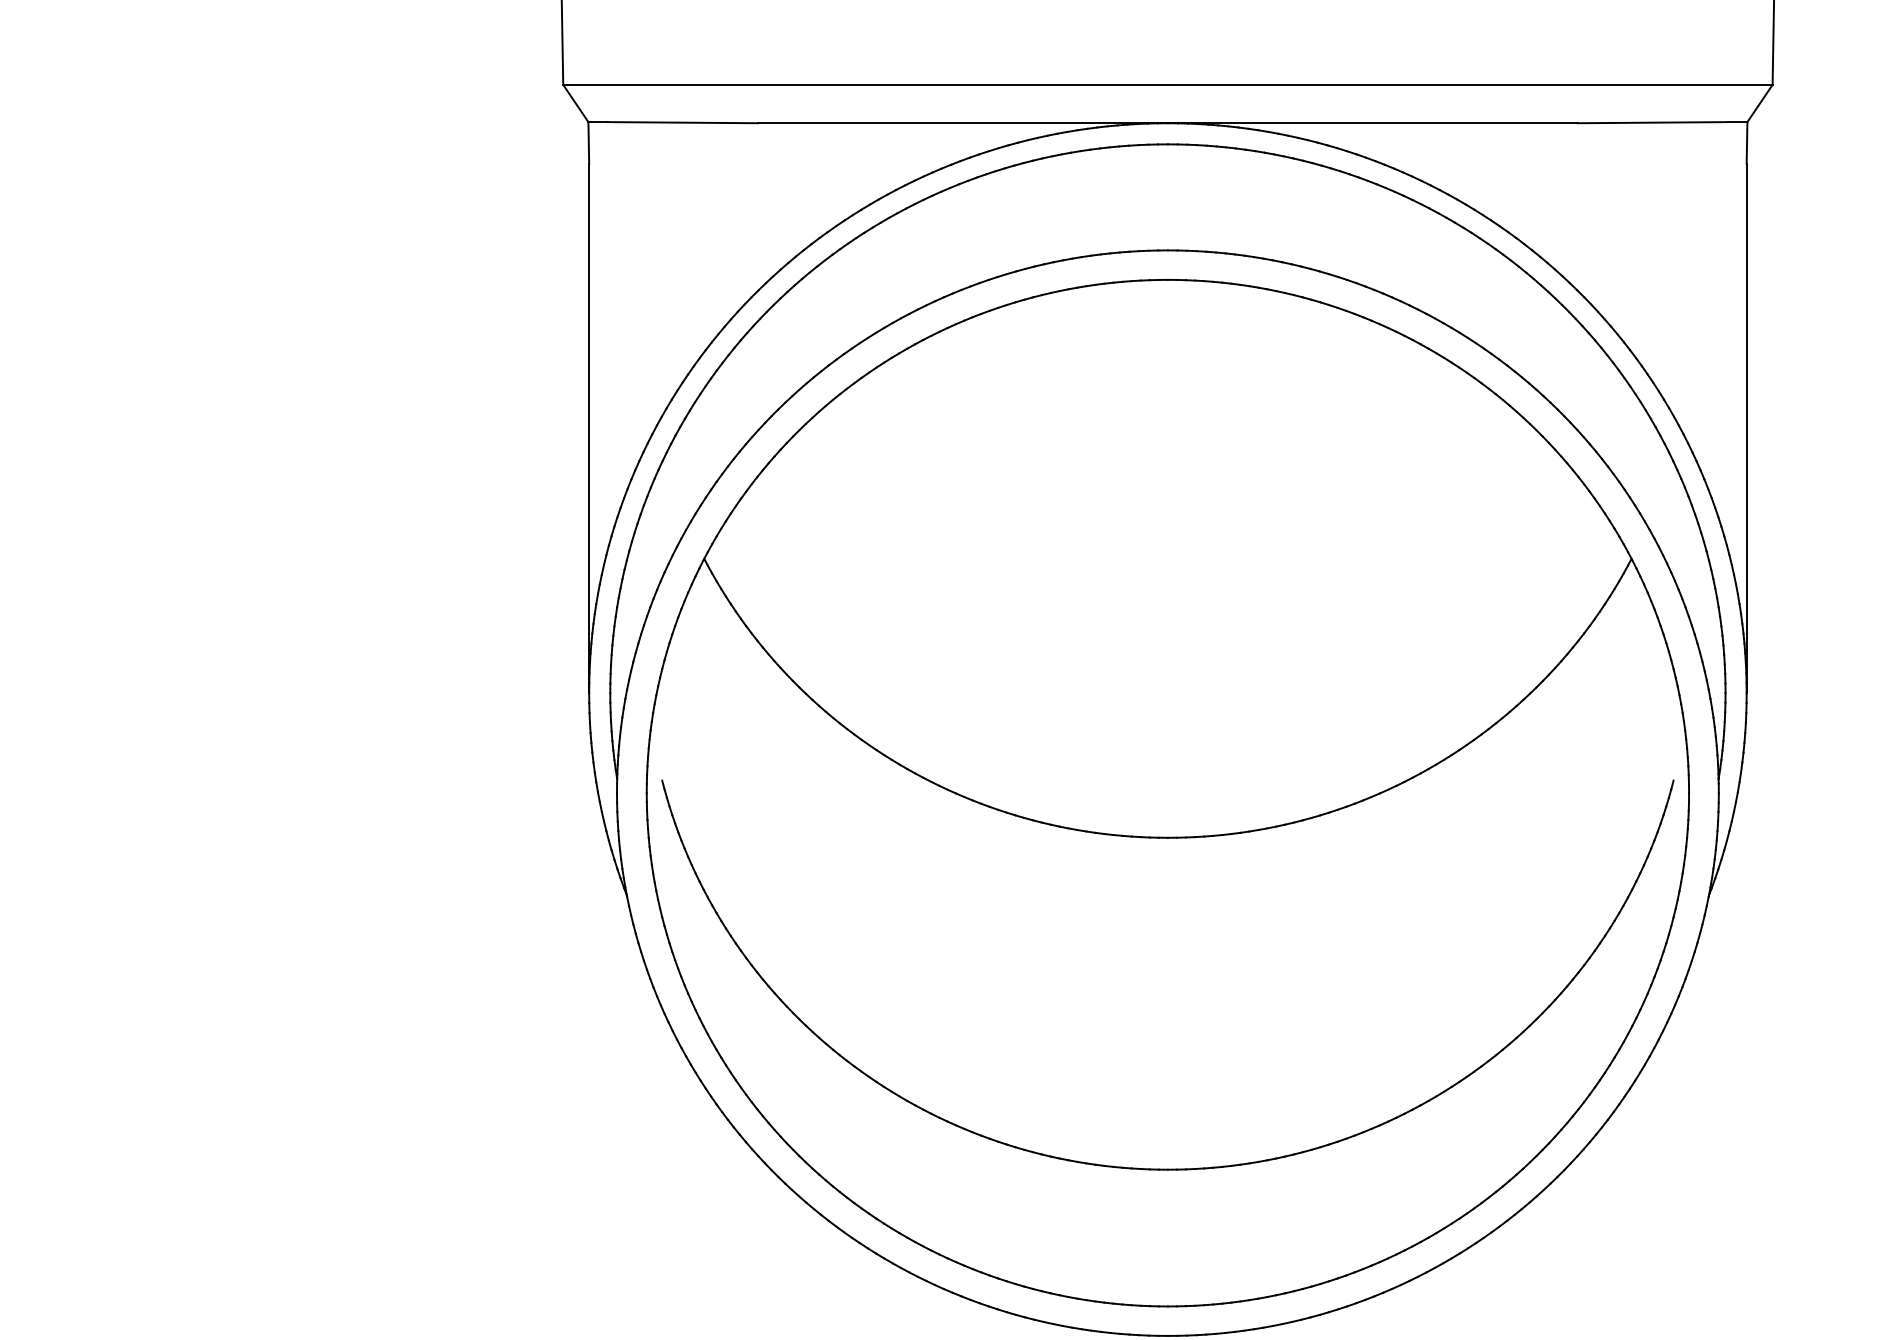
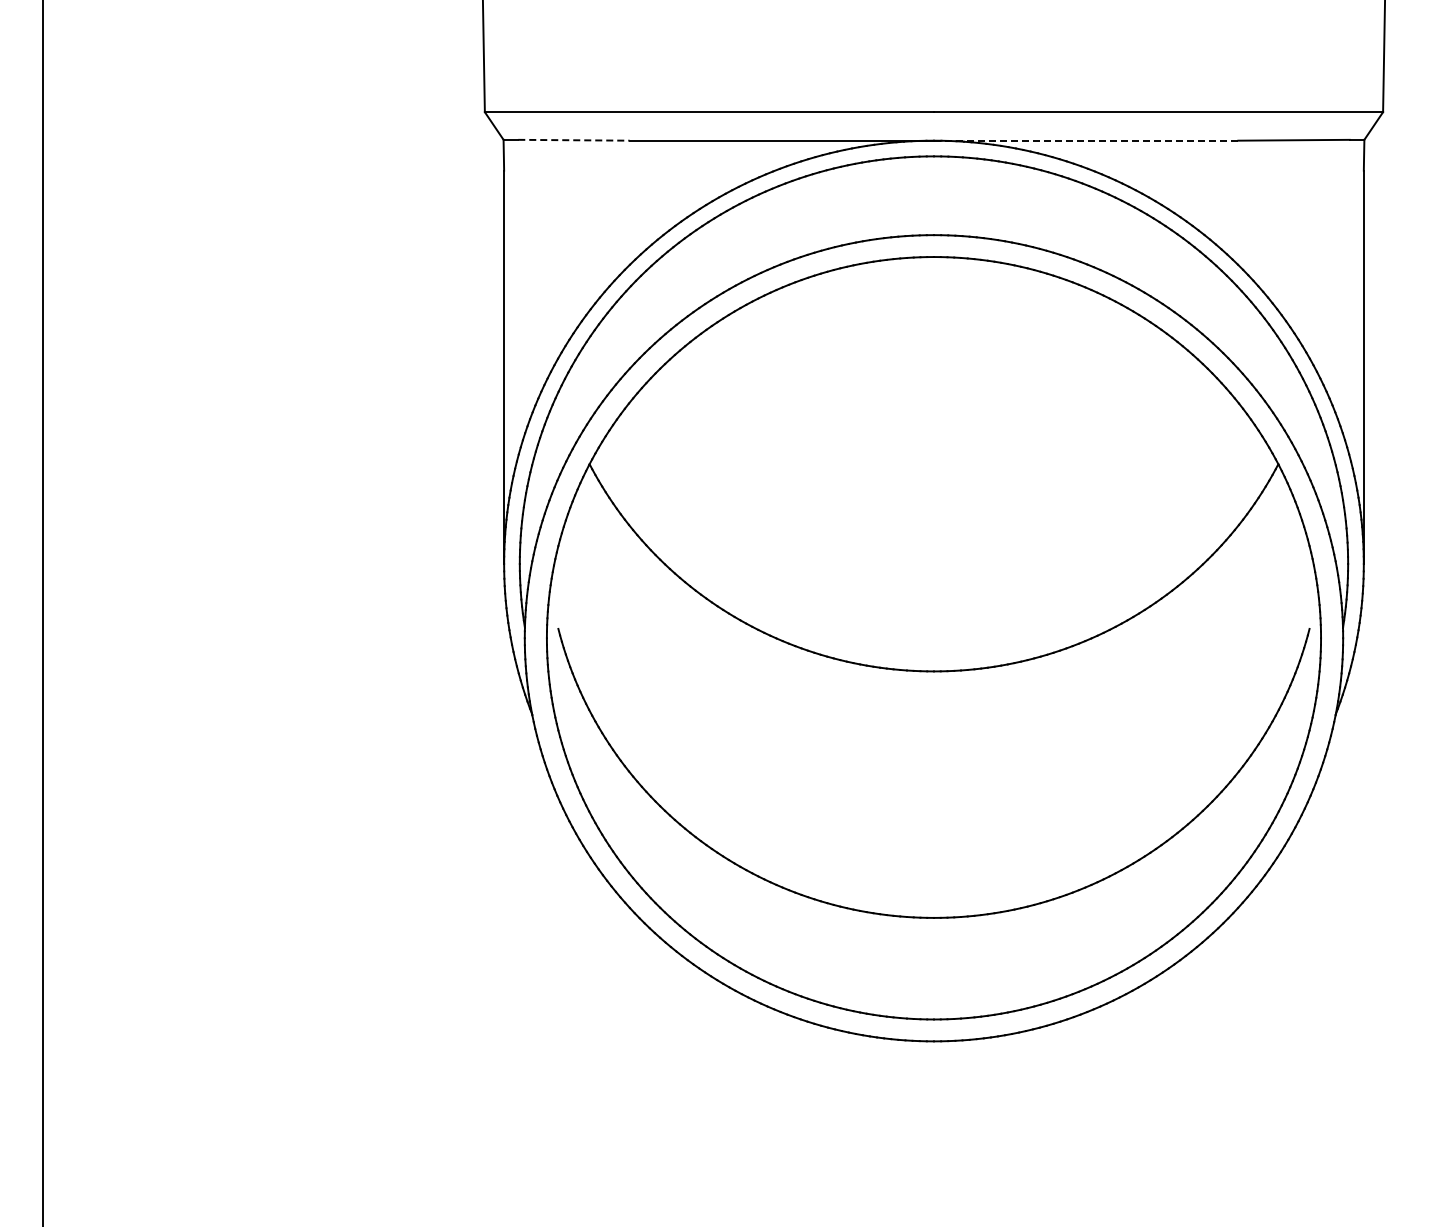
line: (682, 122) -> (573, 140), solid -> dashed
line: (1371, 122) -> (1085, 140), solid -> dashed

